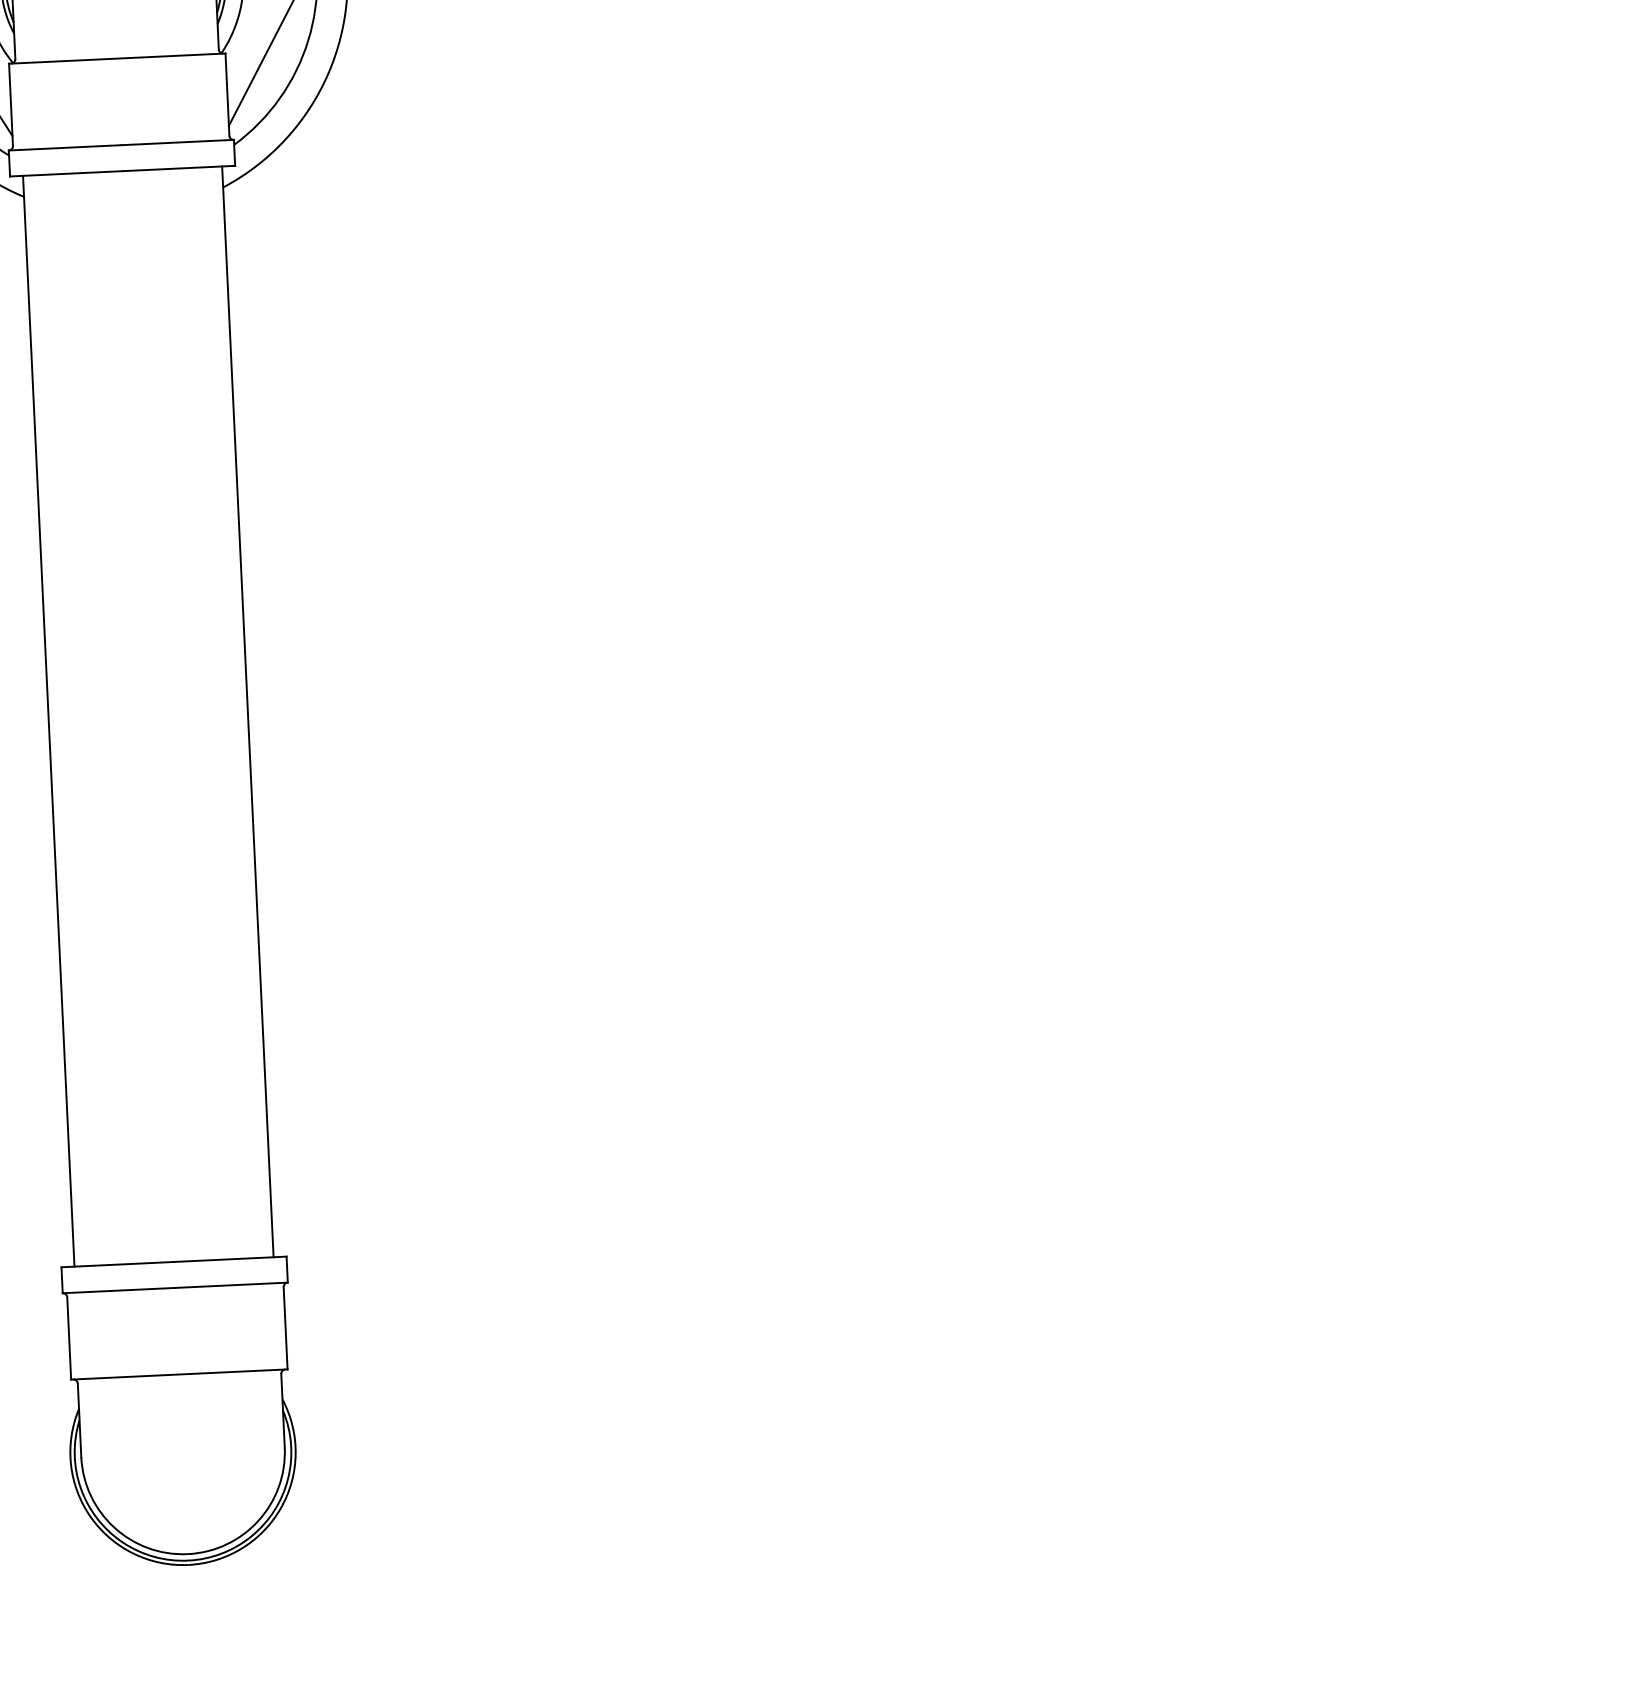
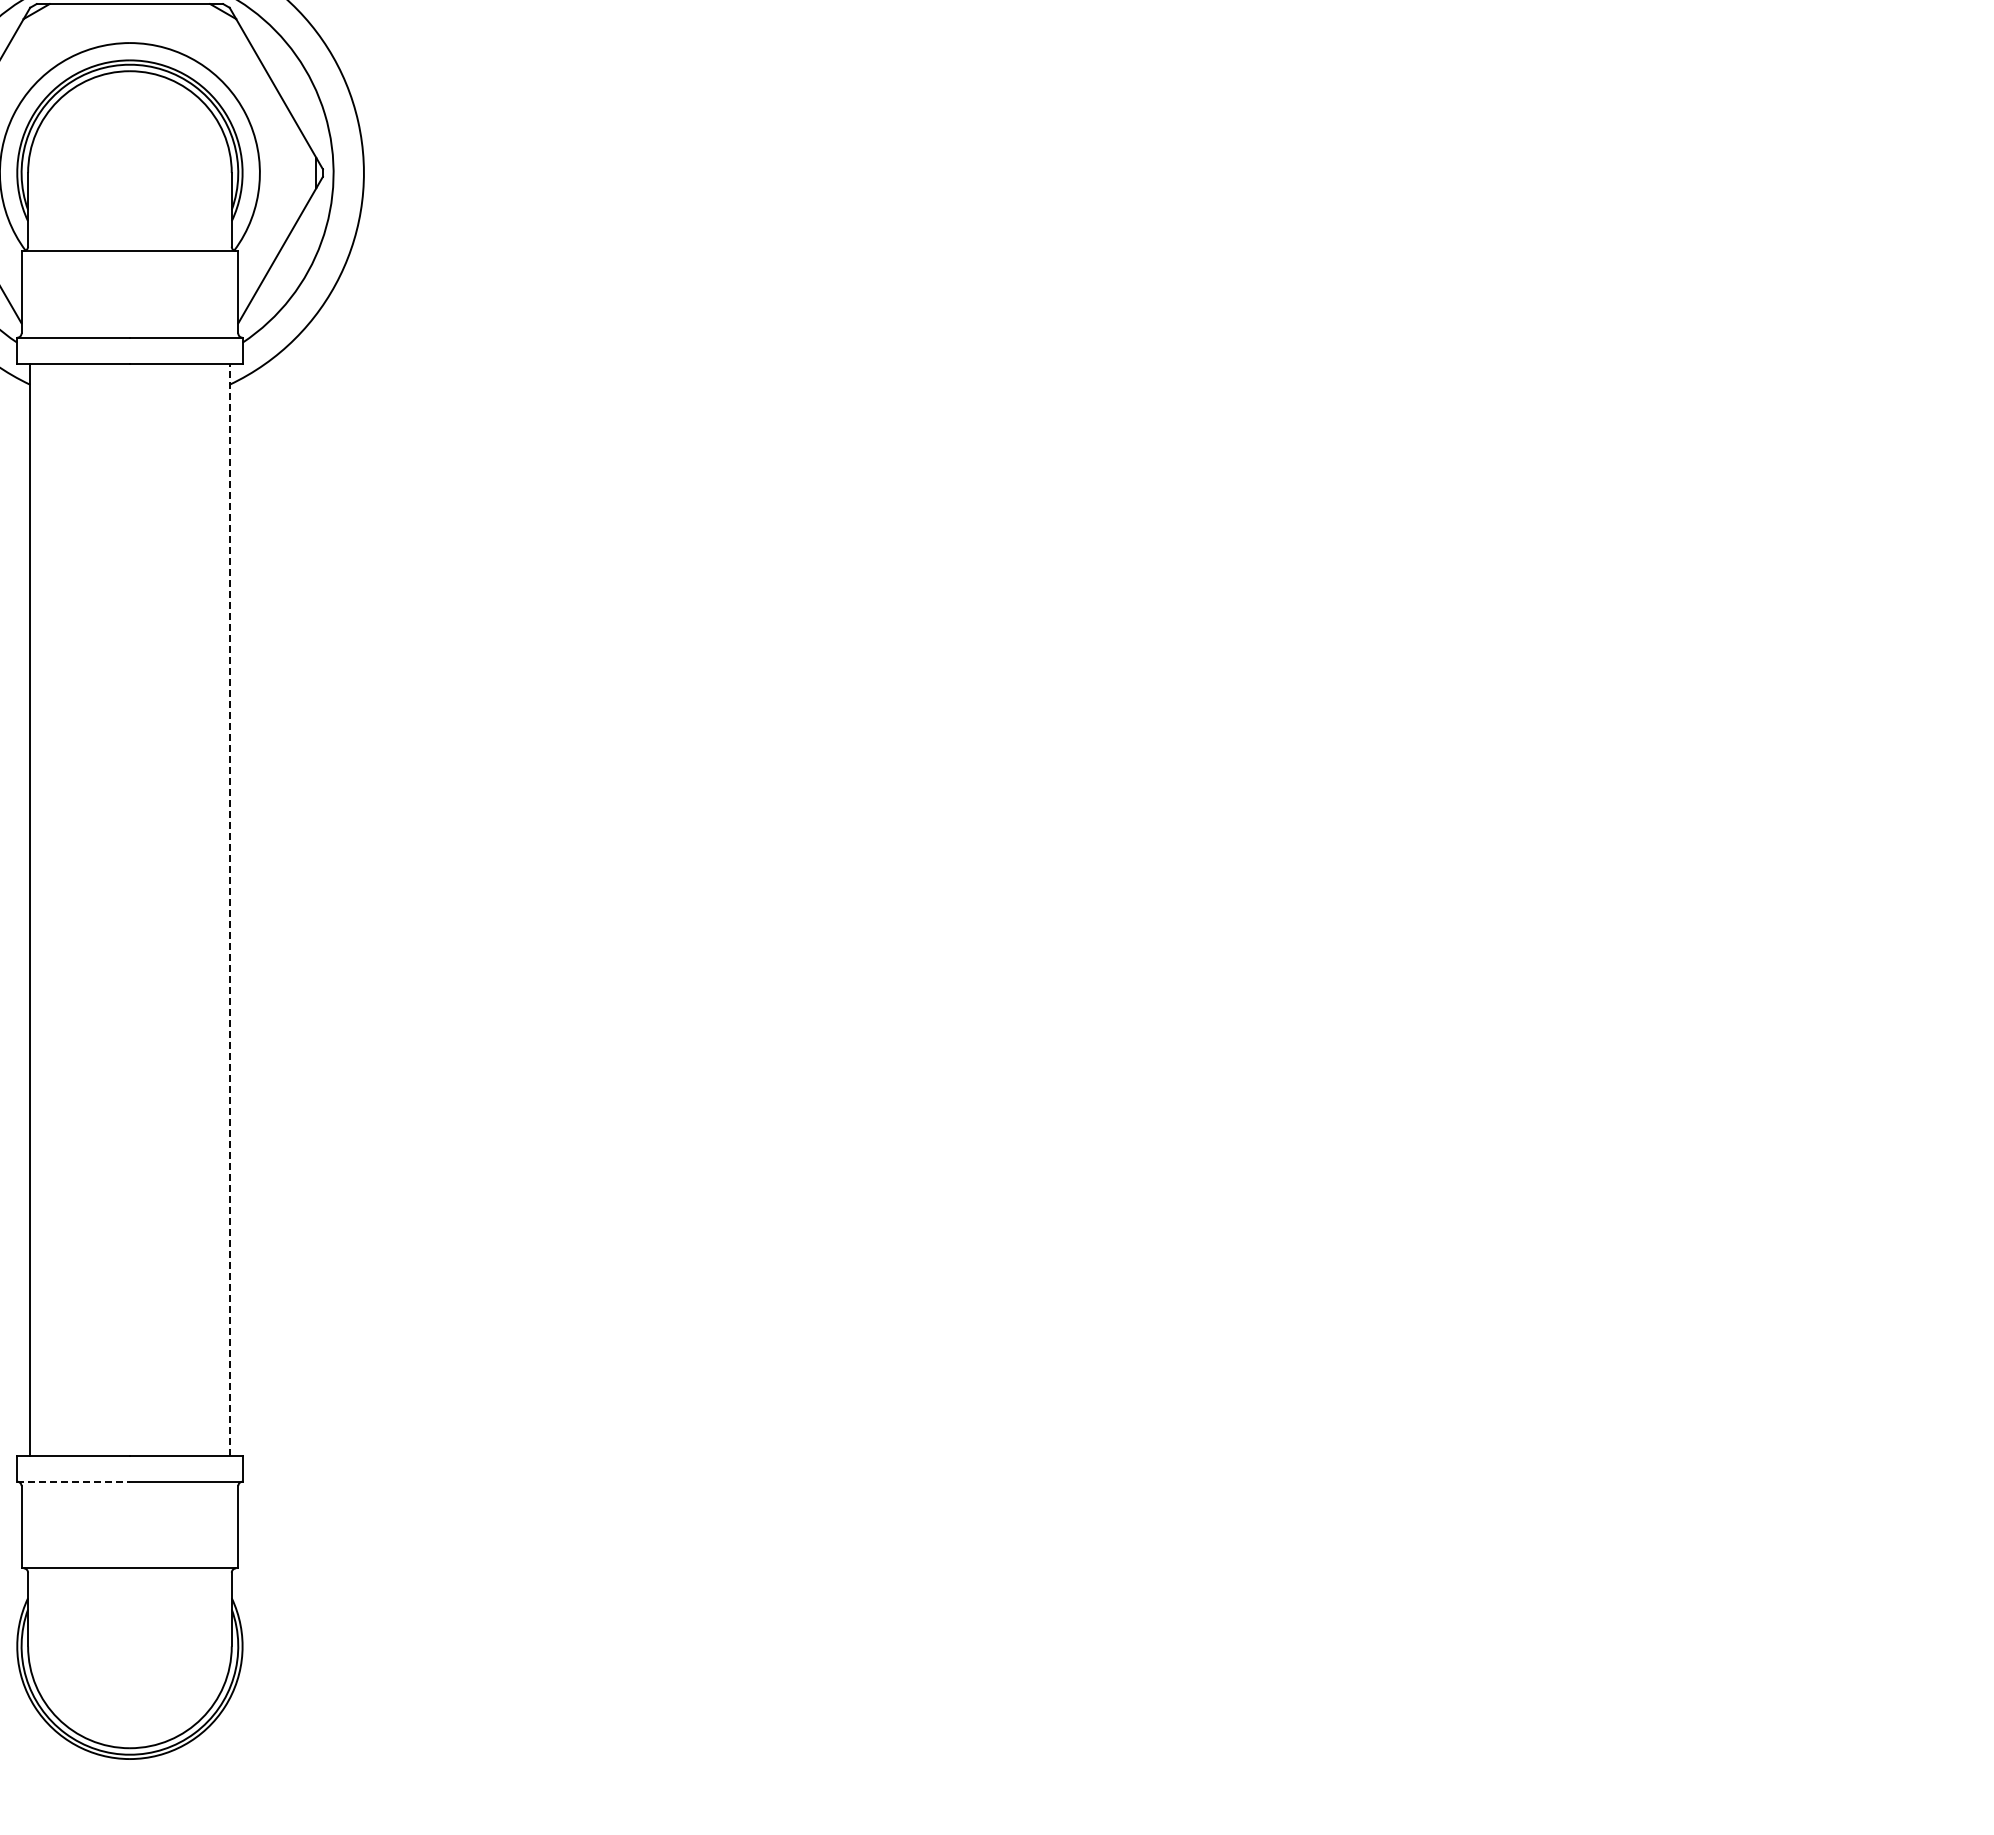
line: (247, 711) -> (229, 909), solid -> dashed
line: (119, 1290) -> (74, 1481), solid -> dashed

